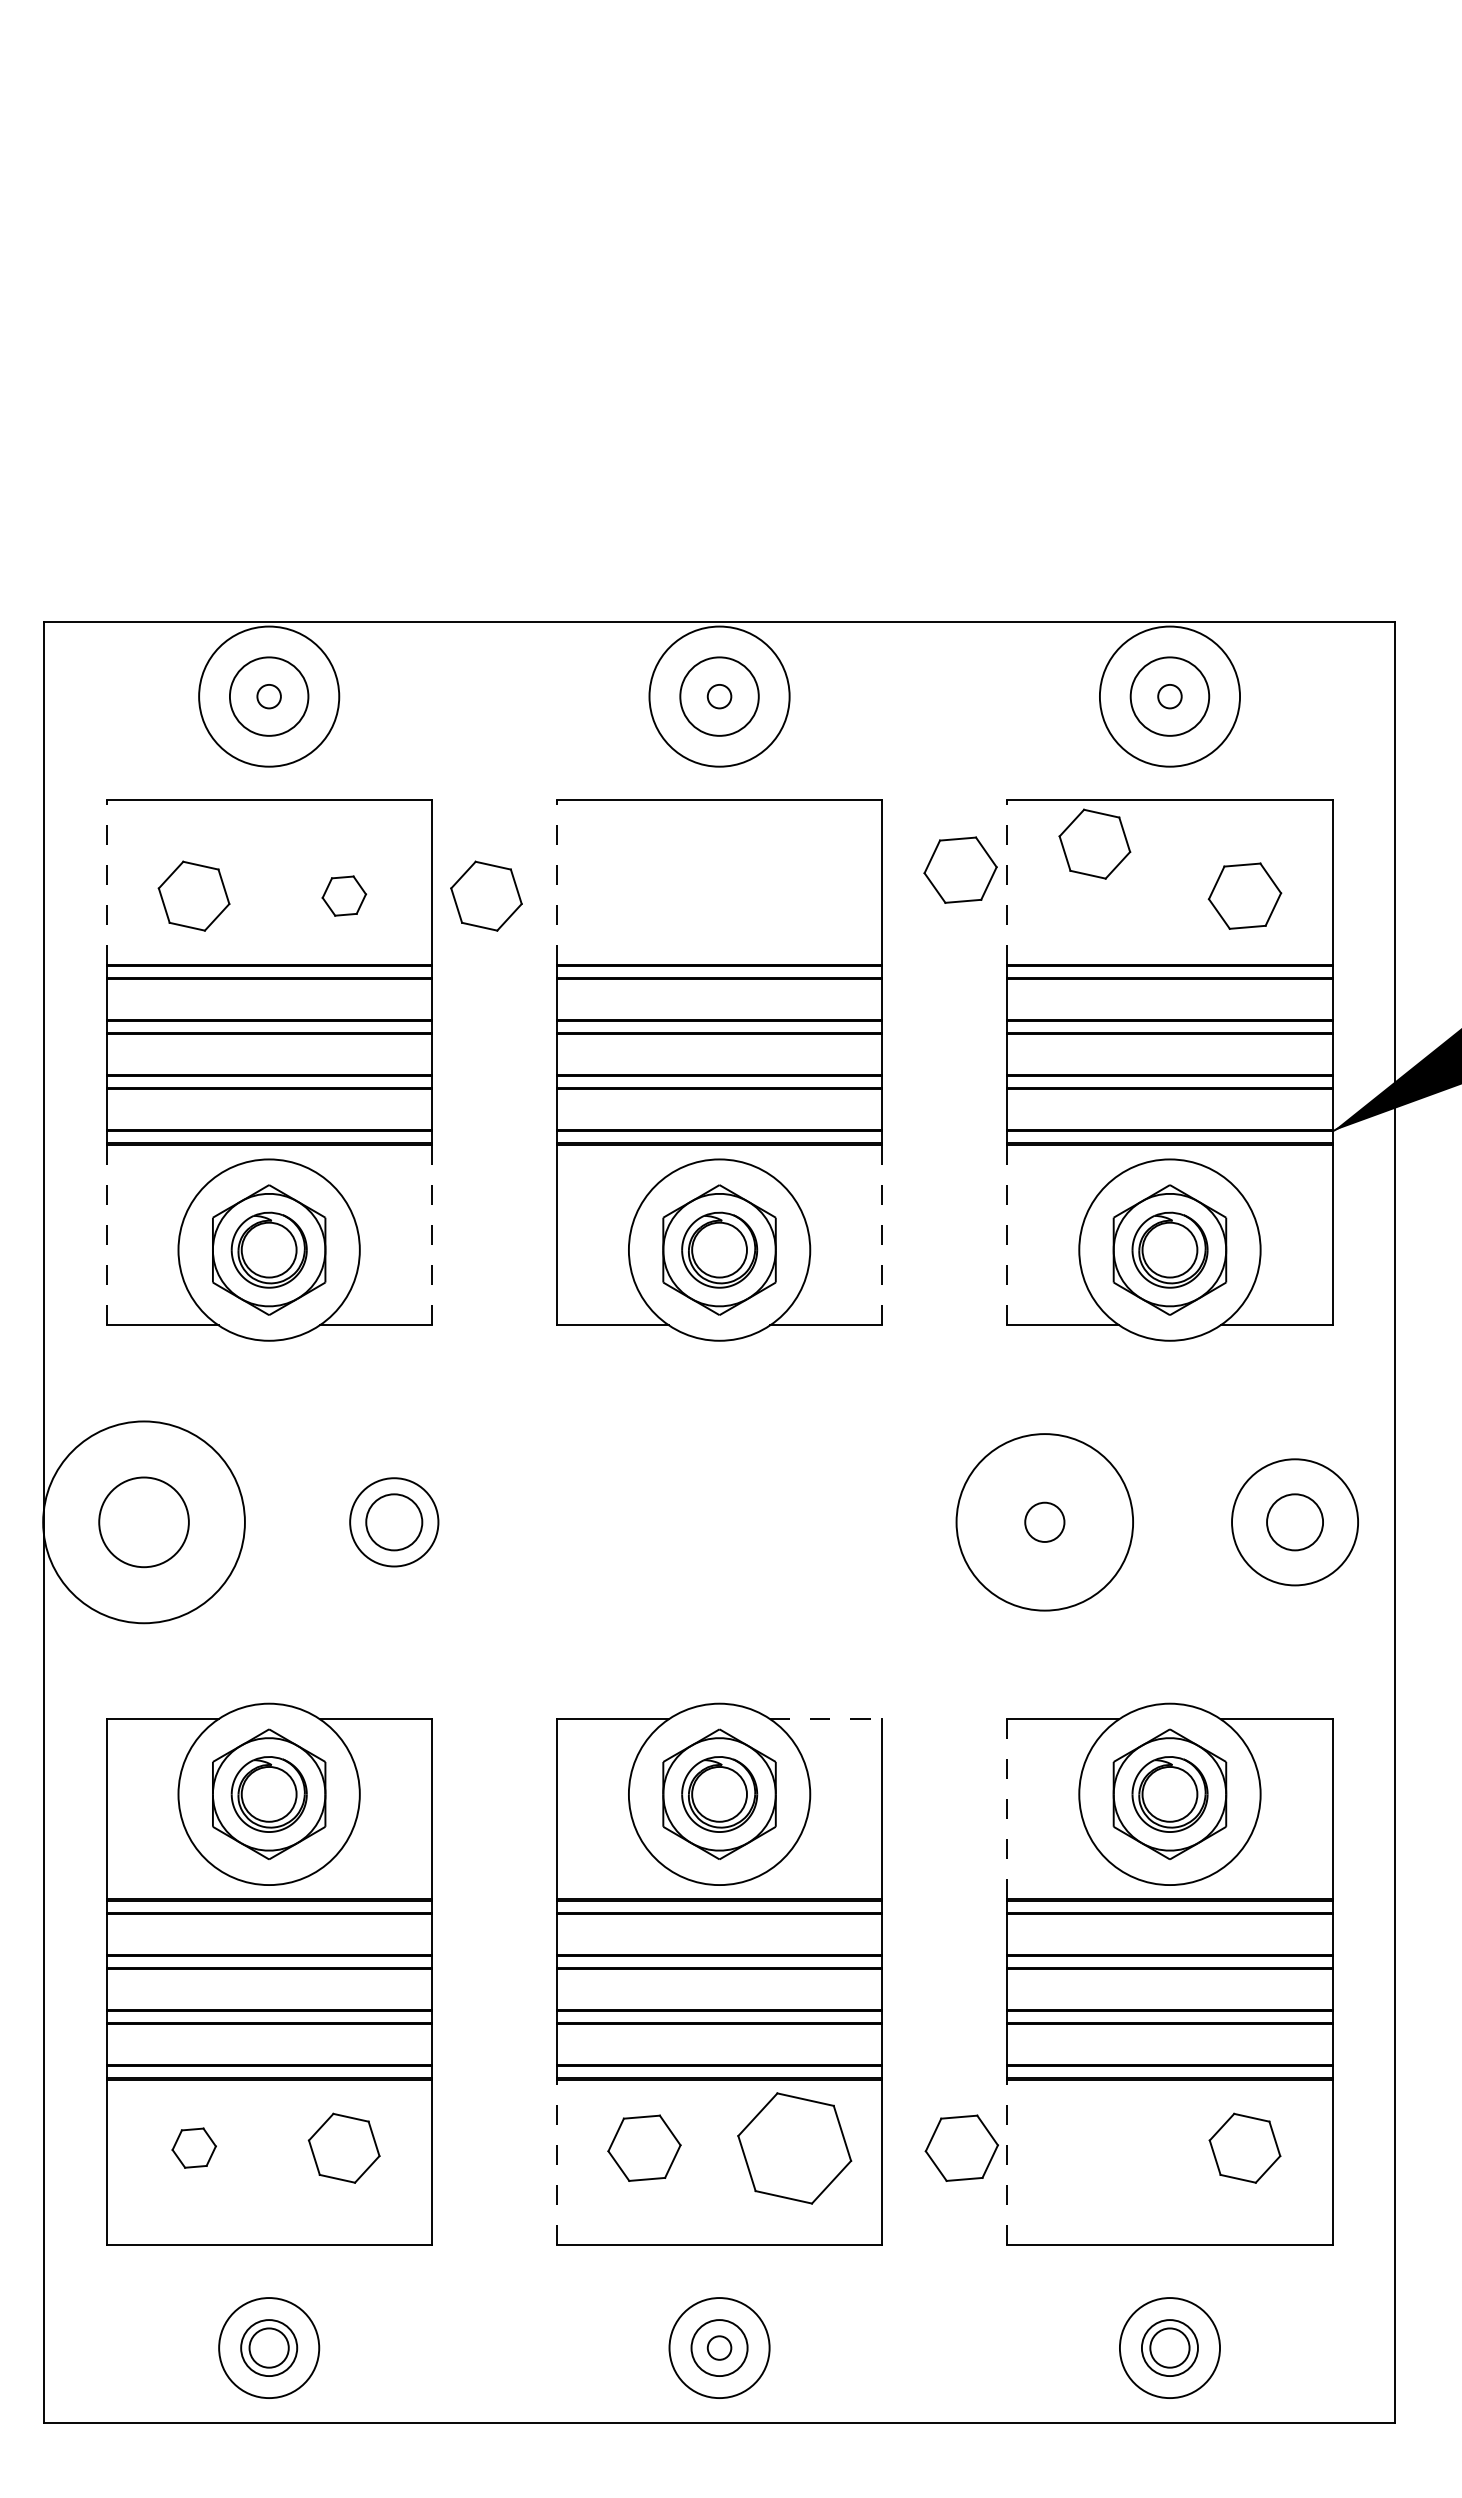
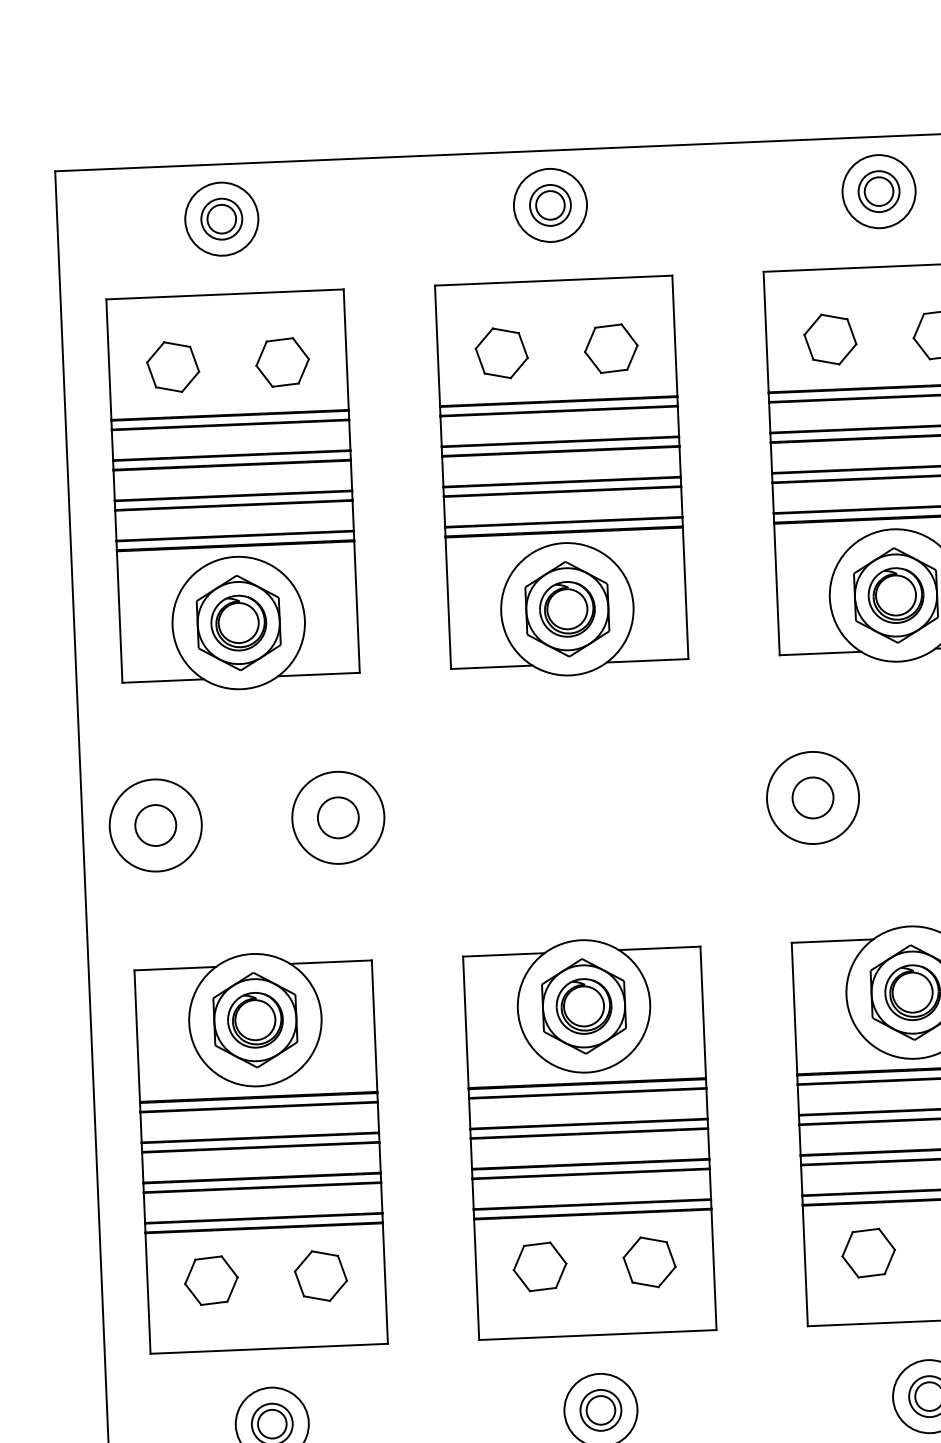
circle: (268, 696) -> (221, 219), size x1.67
circle: (269, 696) -> (222, 219), size x0.71
circle: (269, 696) -> (222, 219), size x0.71
circle: (719, 696) -> (550, 205), size x0.71
circle: (719, 696) -> (550, 205), size x0.71
circle: (719, 696) -> (550, 205), size x1.67
circle: (1169, 696) -> (878, 191), size x0.71
circle: (1169, 696) -> (878, 191), size x0.71
circle: (1169, 696) -> (878, 191), size x1.67
part: (1094, 843) -> (830, 339), moved
part: (960, 869) -> (611, 348), moved
line: (106, 882) -> (108, 359), dashed -> solid
line: (557, 882) -> (437, 345), dashed -> solid
line: (1007, 882) -> (766, 332), dashed -> solid
part: (344, 895) -> (282, 361), size x1.67
part: (486, 895) -> (501, 352), moved
line: (106, 1234) -> (119, 616), dashed -> solid
line: (1007, 1234) -> (776, 589), dashed -> solid
line: (431, 1235) -> (356, 607), dashed -> solid
line: (882, 1235) -> (685, 593), dashed -> solid
circle: (144, 1522) -> (156, 825), size x0.62
circle: (144, 1522) -> (156, 825), size x0.62
circle: (394, 1522) -> (338, 817), size x1.43
circle: (1044, 1522) -> (812, 798), size x0.71
circle: (1044, 1522) -> (812, 798), size x1.43
line: (826, 1719) -> (659, 948), dashed -> solid
line: (1007, 1808) -> (794, 1007), dashed -> solid
part: (194, 2147) -> (211, 1280), size x1.67
part: (794, 2147) -> (649, 1261), size x0.62
part: (961, 2147) -> (868, 1252), moved
line: (557, 2162) -> (477, 1279), dashed -> solid
line: (1007, 2162) -> (805, 1266), dashed -> solid
circle: (719, 2347) -> (600, 1409), size x1.67

